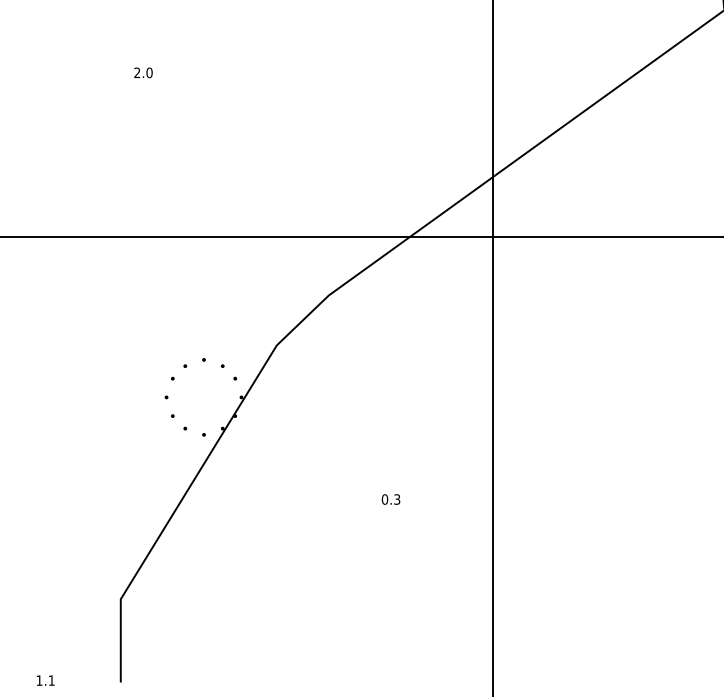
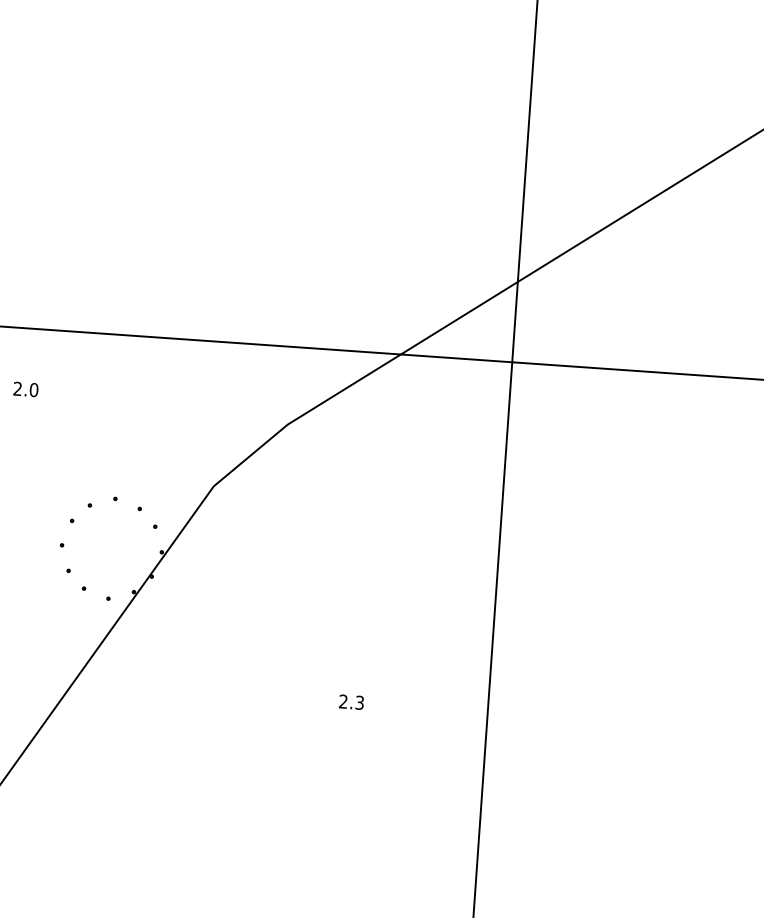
text: (143, 72) -> (26, 388), moved
text: (384, 499) -> (342, 701), 0.3 -> 2.3

